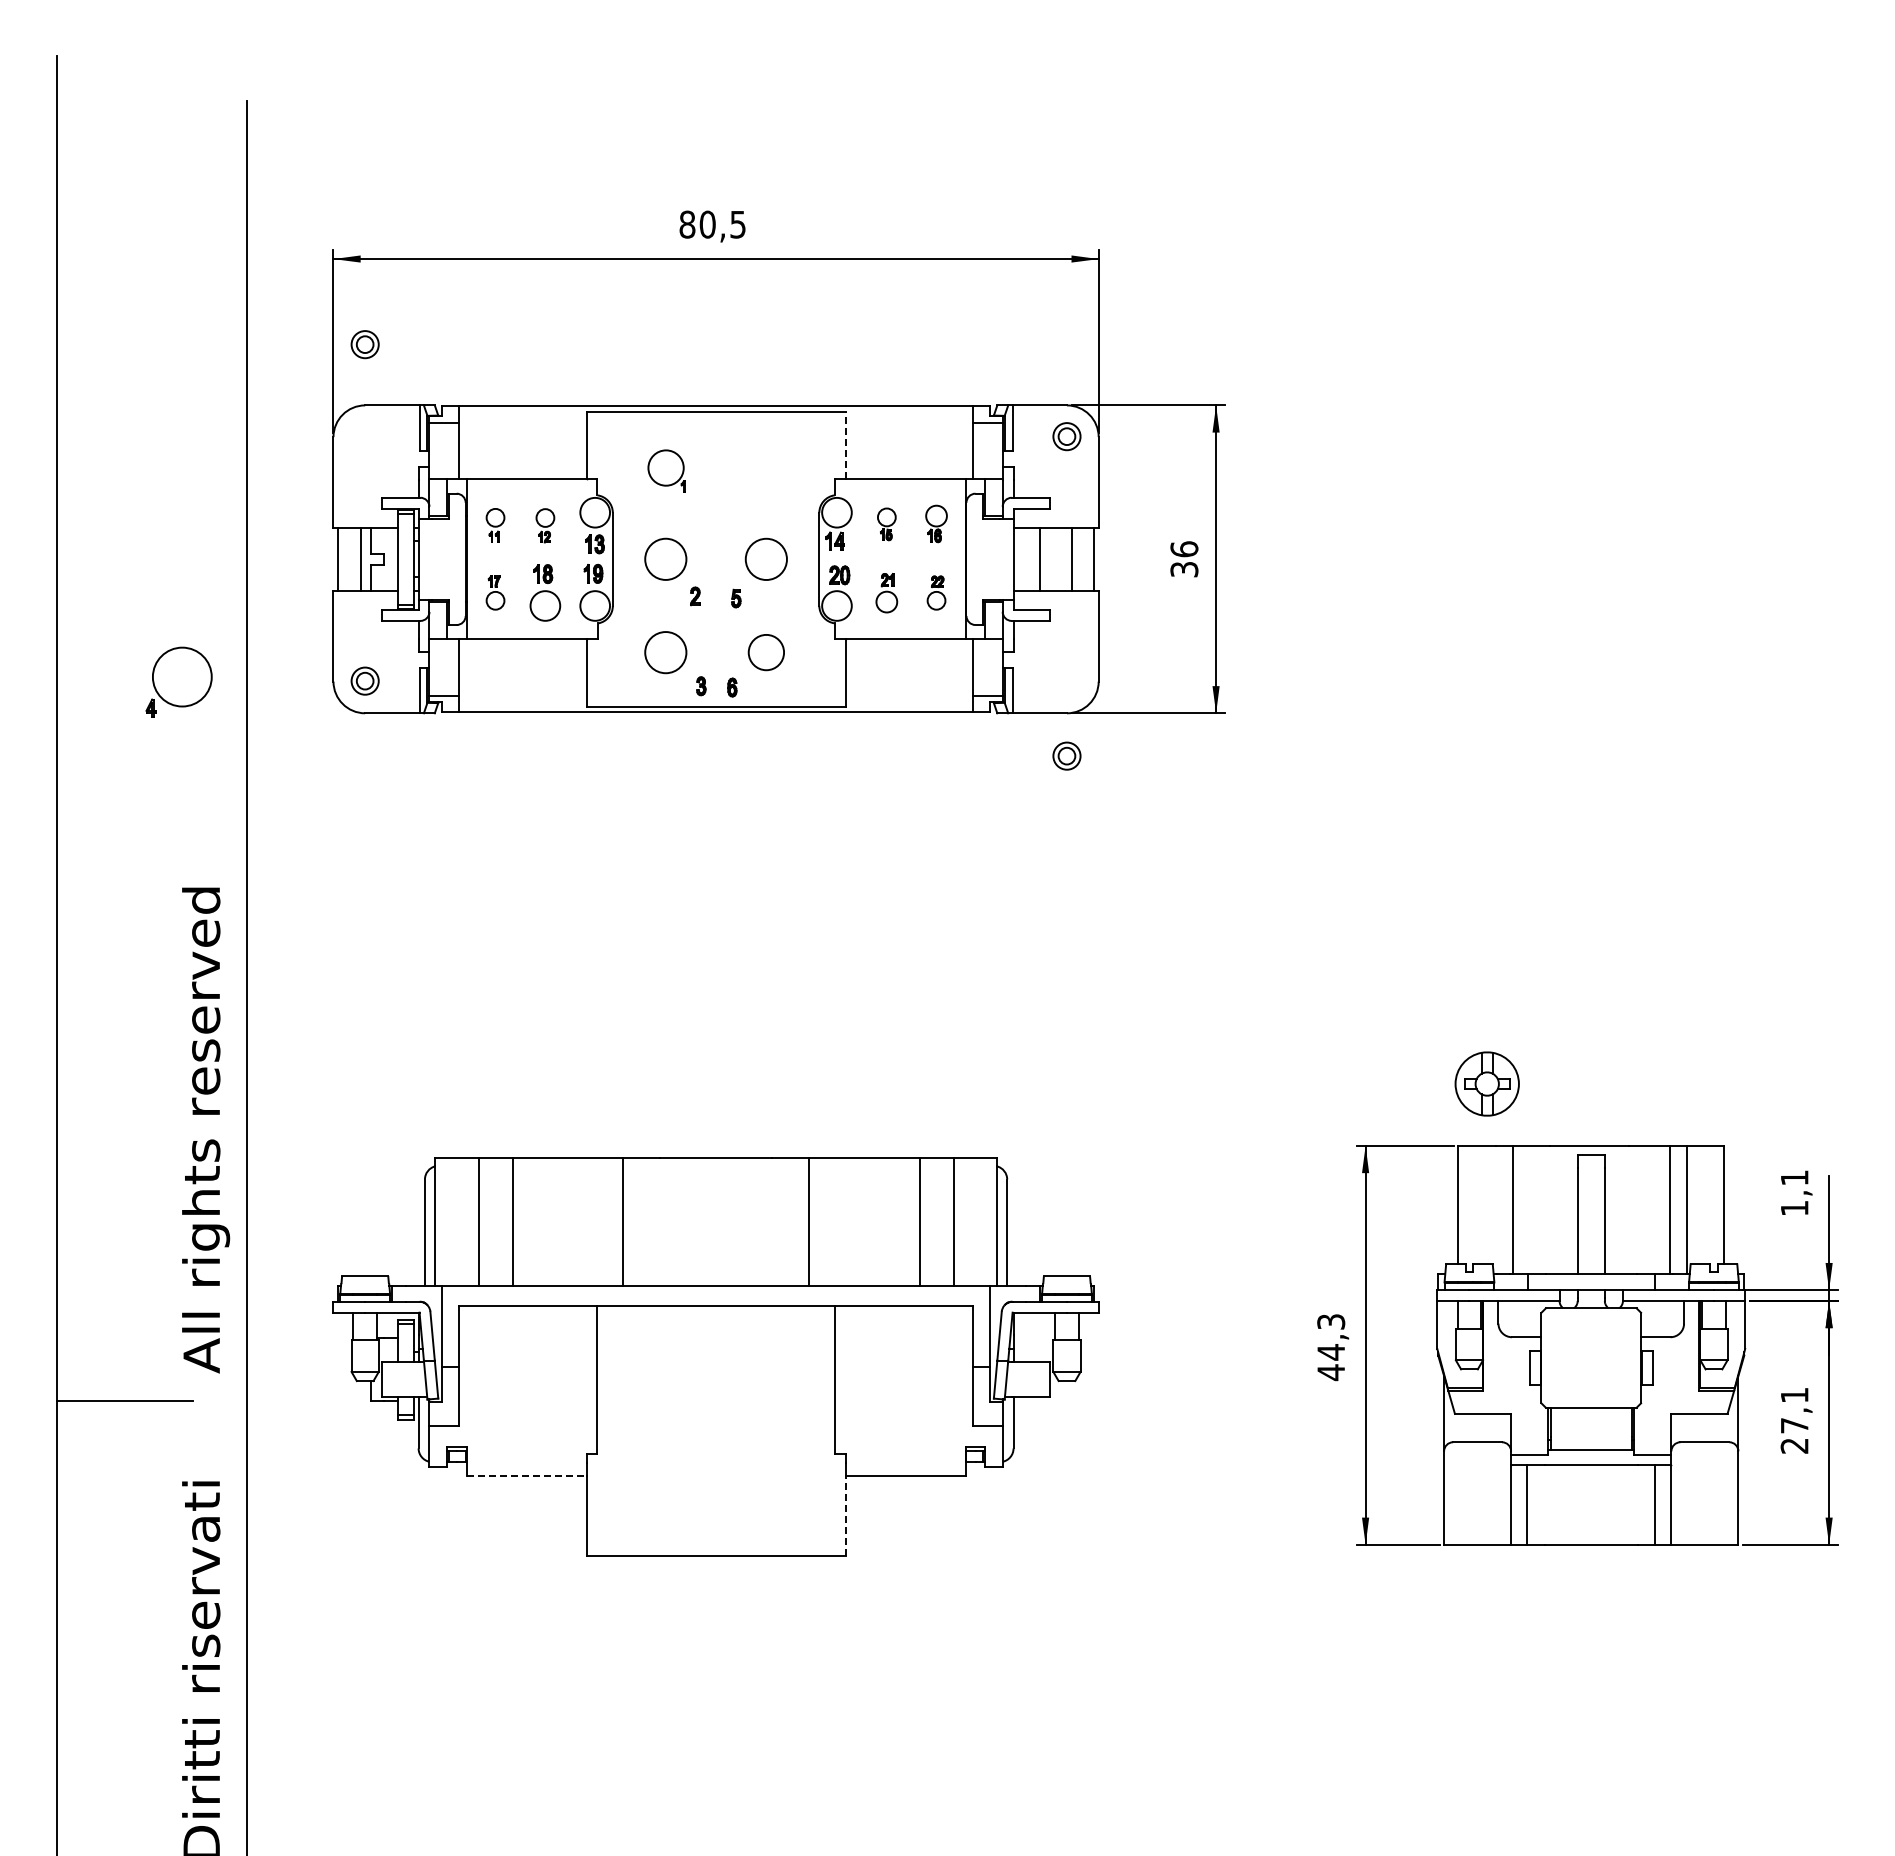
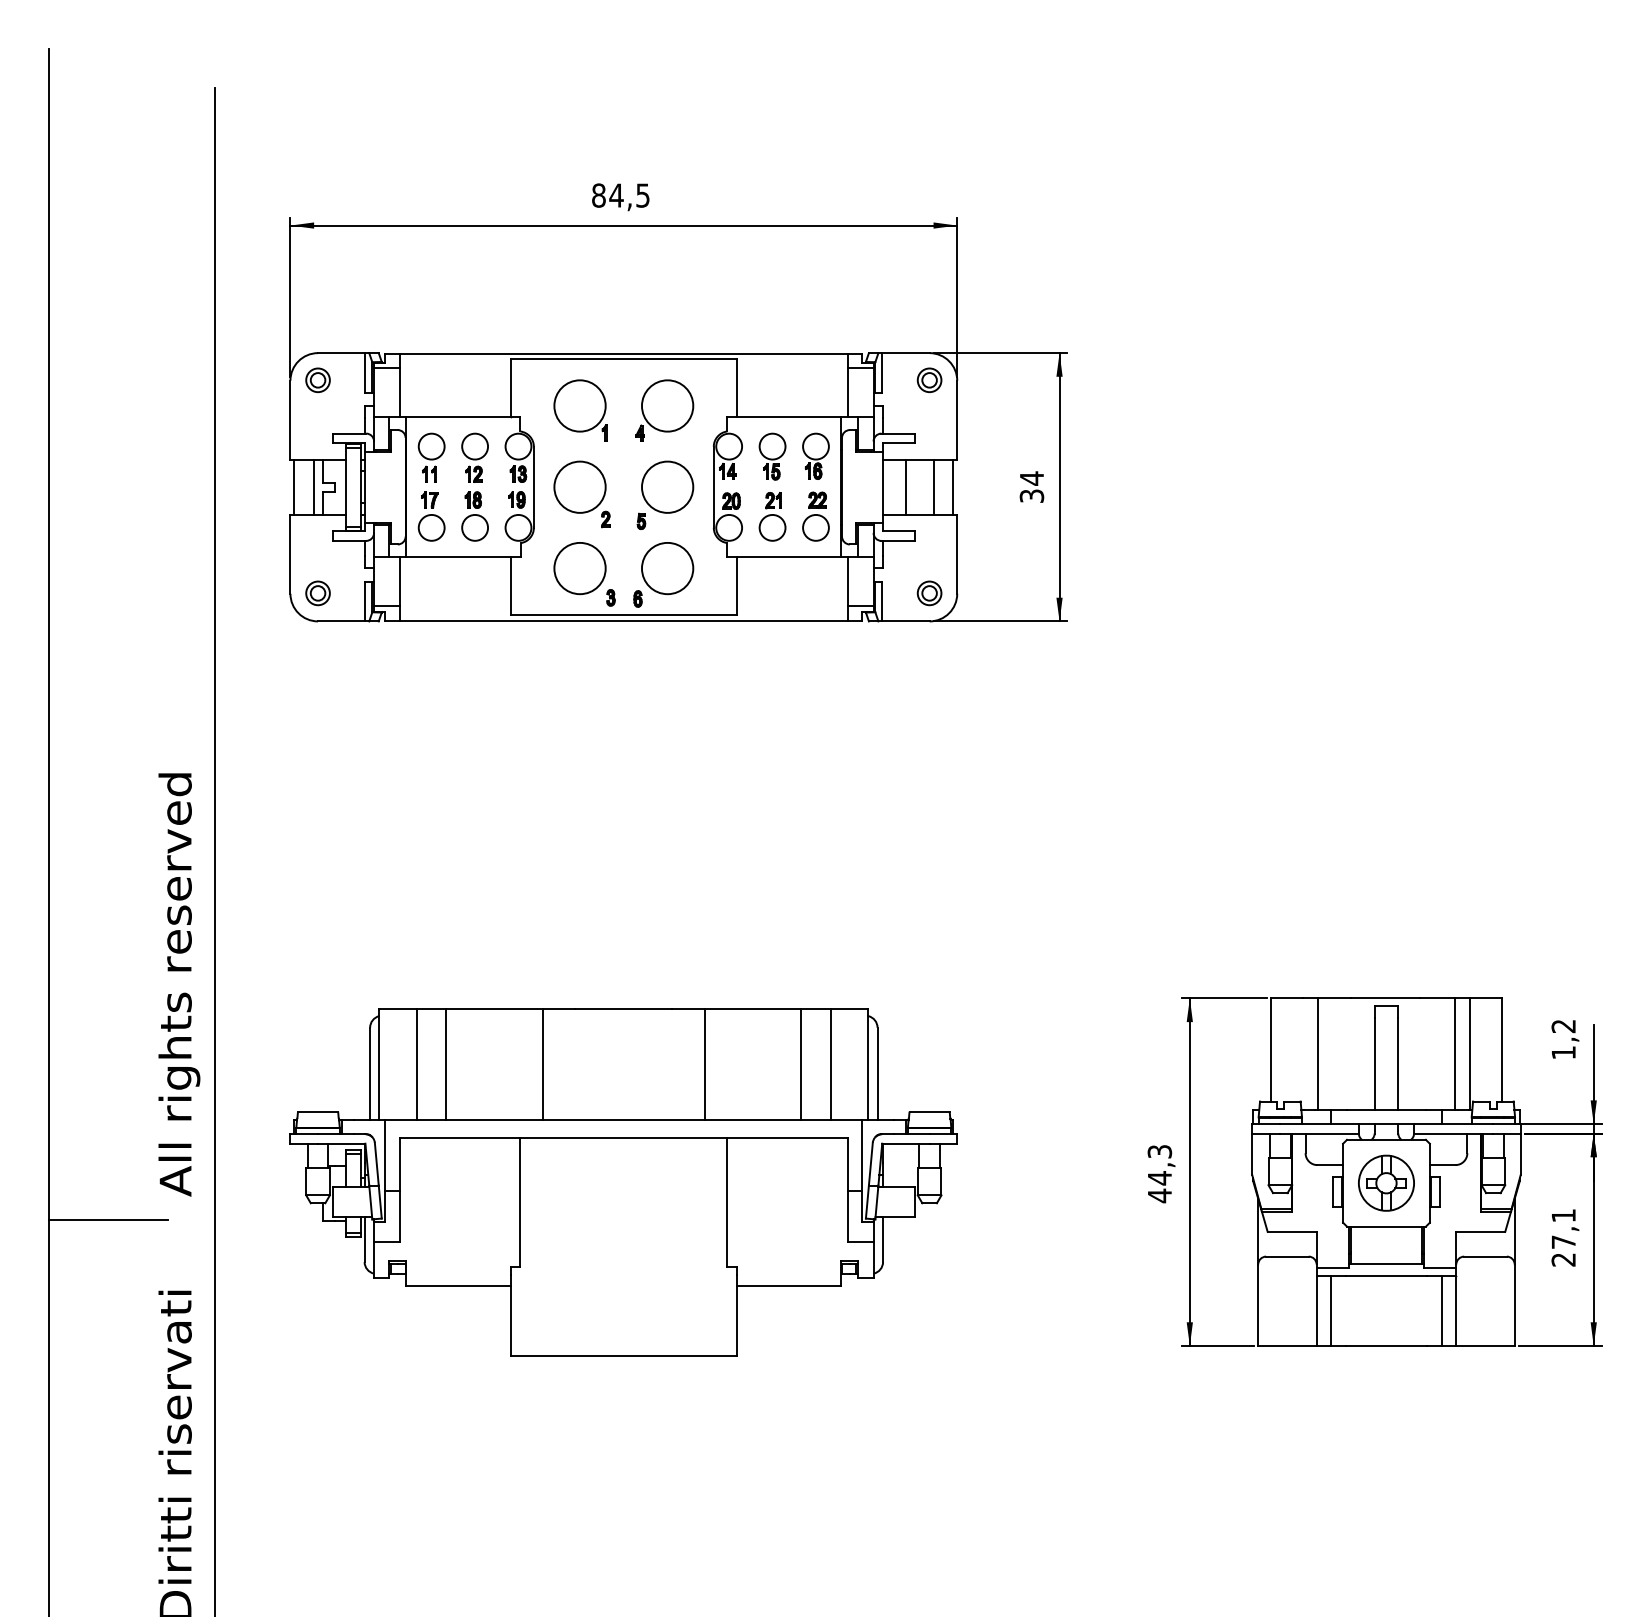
text: (707, 224) -> (616, 195), 80,5 -> 84,5
part: (364, 344) -> (317, 380), moved
line: (845, 445) -> (736, 388), dashed -> solid
part: (666, 470) -> (580, 409), size x1.67
part: (936, 523) -> (815, 456), size x1.43
part: (886, 524) -> (772, 456), size x1.67
part: (495, 525) -> (431, 457), size x1.67
part: (545, 525) -> (475, 457), size x1.67
text: (1184, 549) -> (1032, 478), 36 -> 34
circle: (665, 558) -> (579, 486), size x1.43
circle: (766, 559) -> (667, 487), size x1.43
part: (495, 592) -> (431, 516), size x1.67
part: (886, 592) -> (772, 516), size x1.43
part: (936, 592) -> (815, 516), size x1.67
circle: (665, 652) -> (579, 568), size x1.43
circle: (766, 652) -> (667, 568), size x1.67
part: (178, 681) -> (664, 409), moved
part: (1066, 755) -> (929, 592), moved
part: (1486, 1083) -> (1385, 1182), moved
text: (1794, 1177) -> (1563, 1025), 1,1 -> 1,2
line: (526, 1476) -> (458, 1286), dashed -> solid
line: (845, 1515) -> (736, 1320), dashed -> solid

